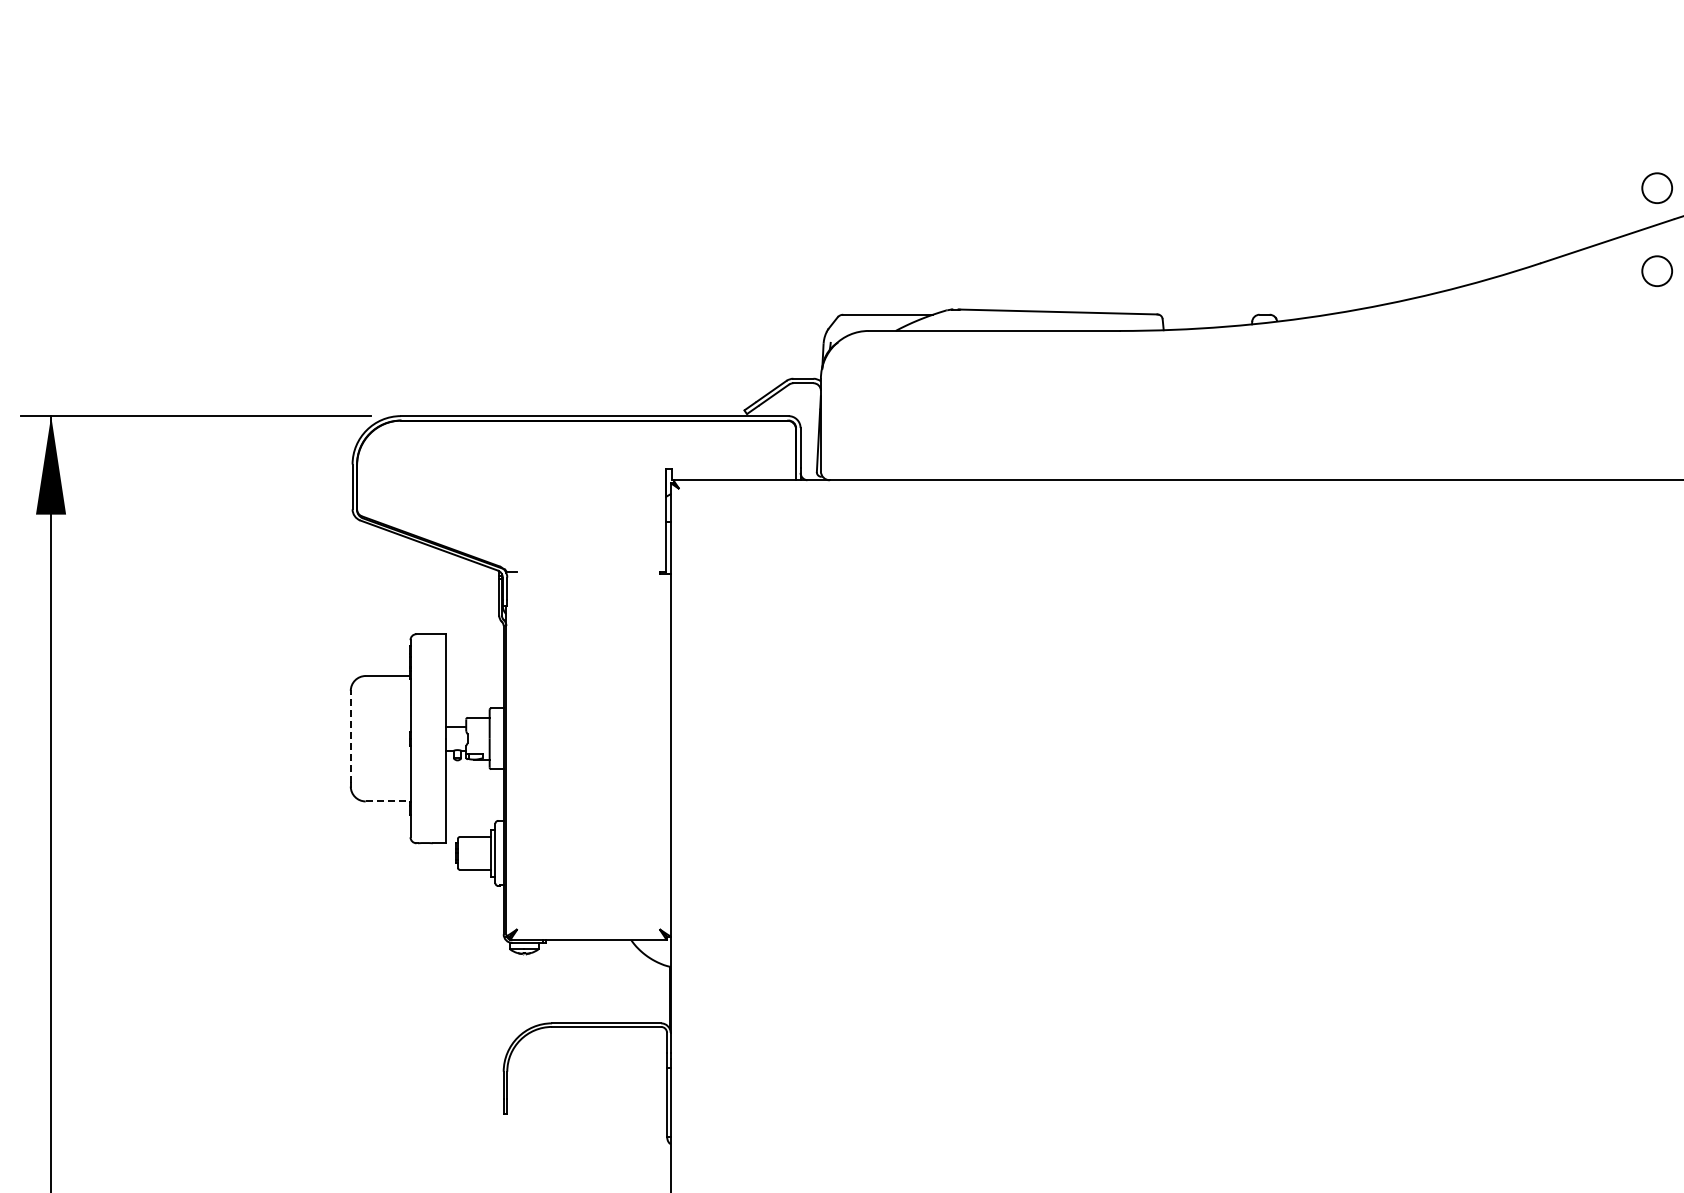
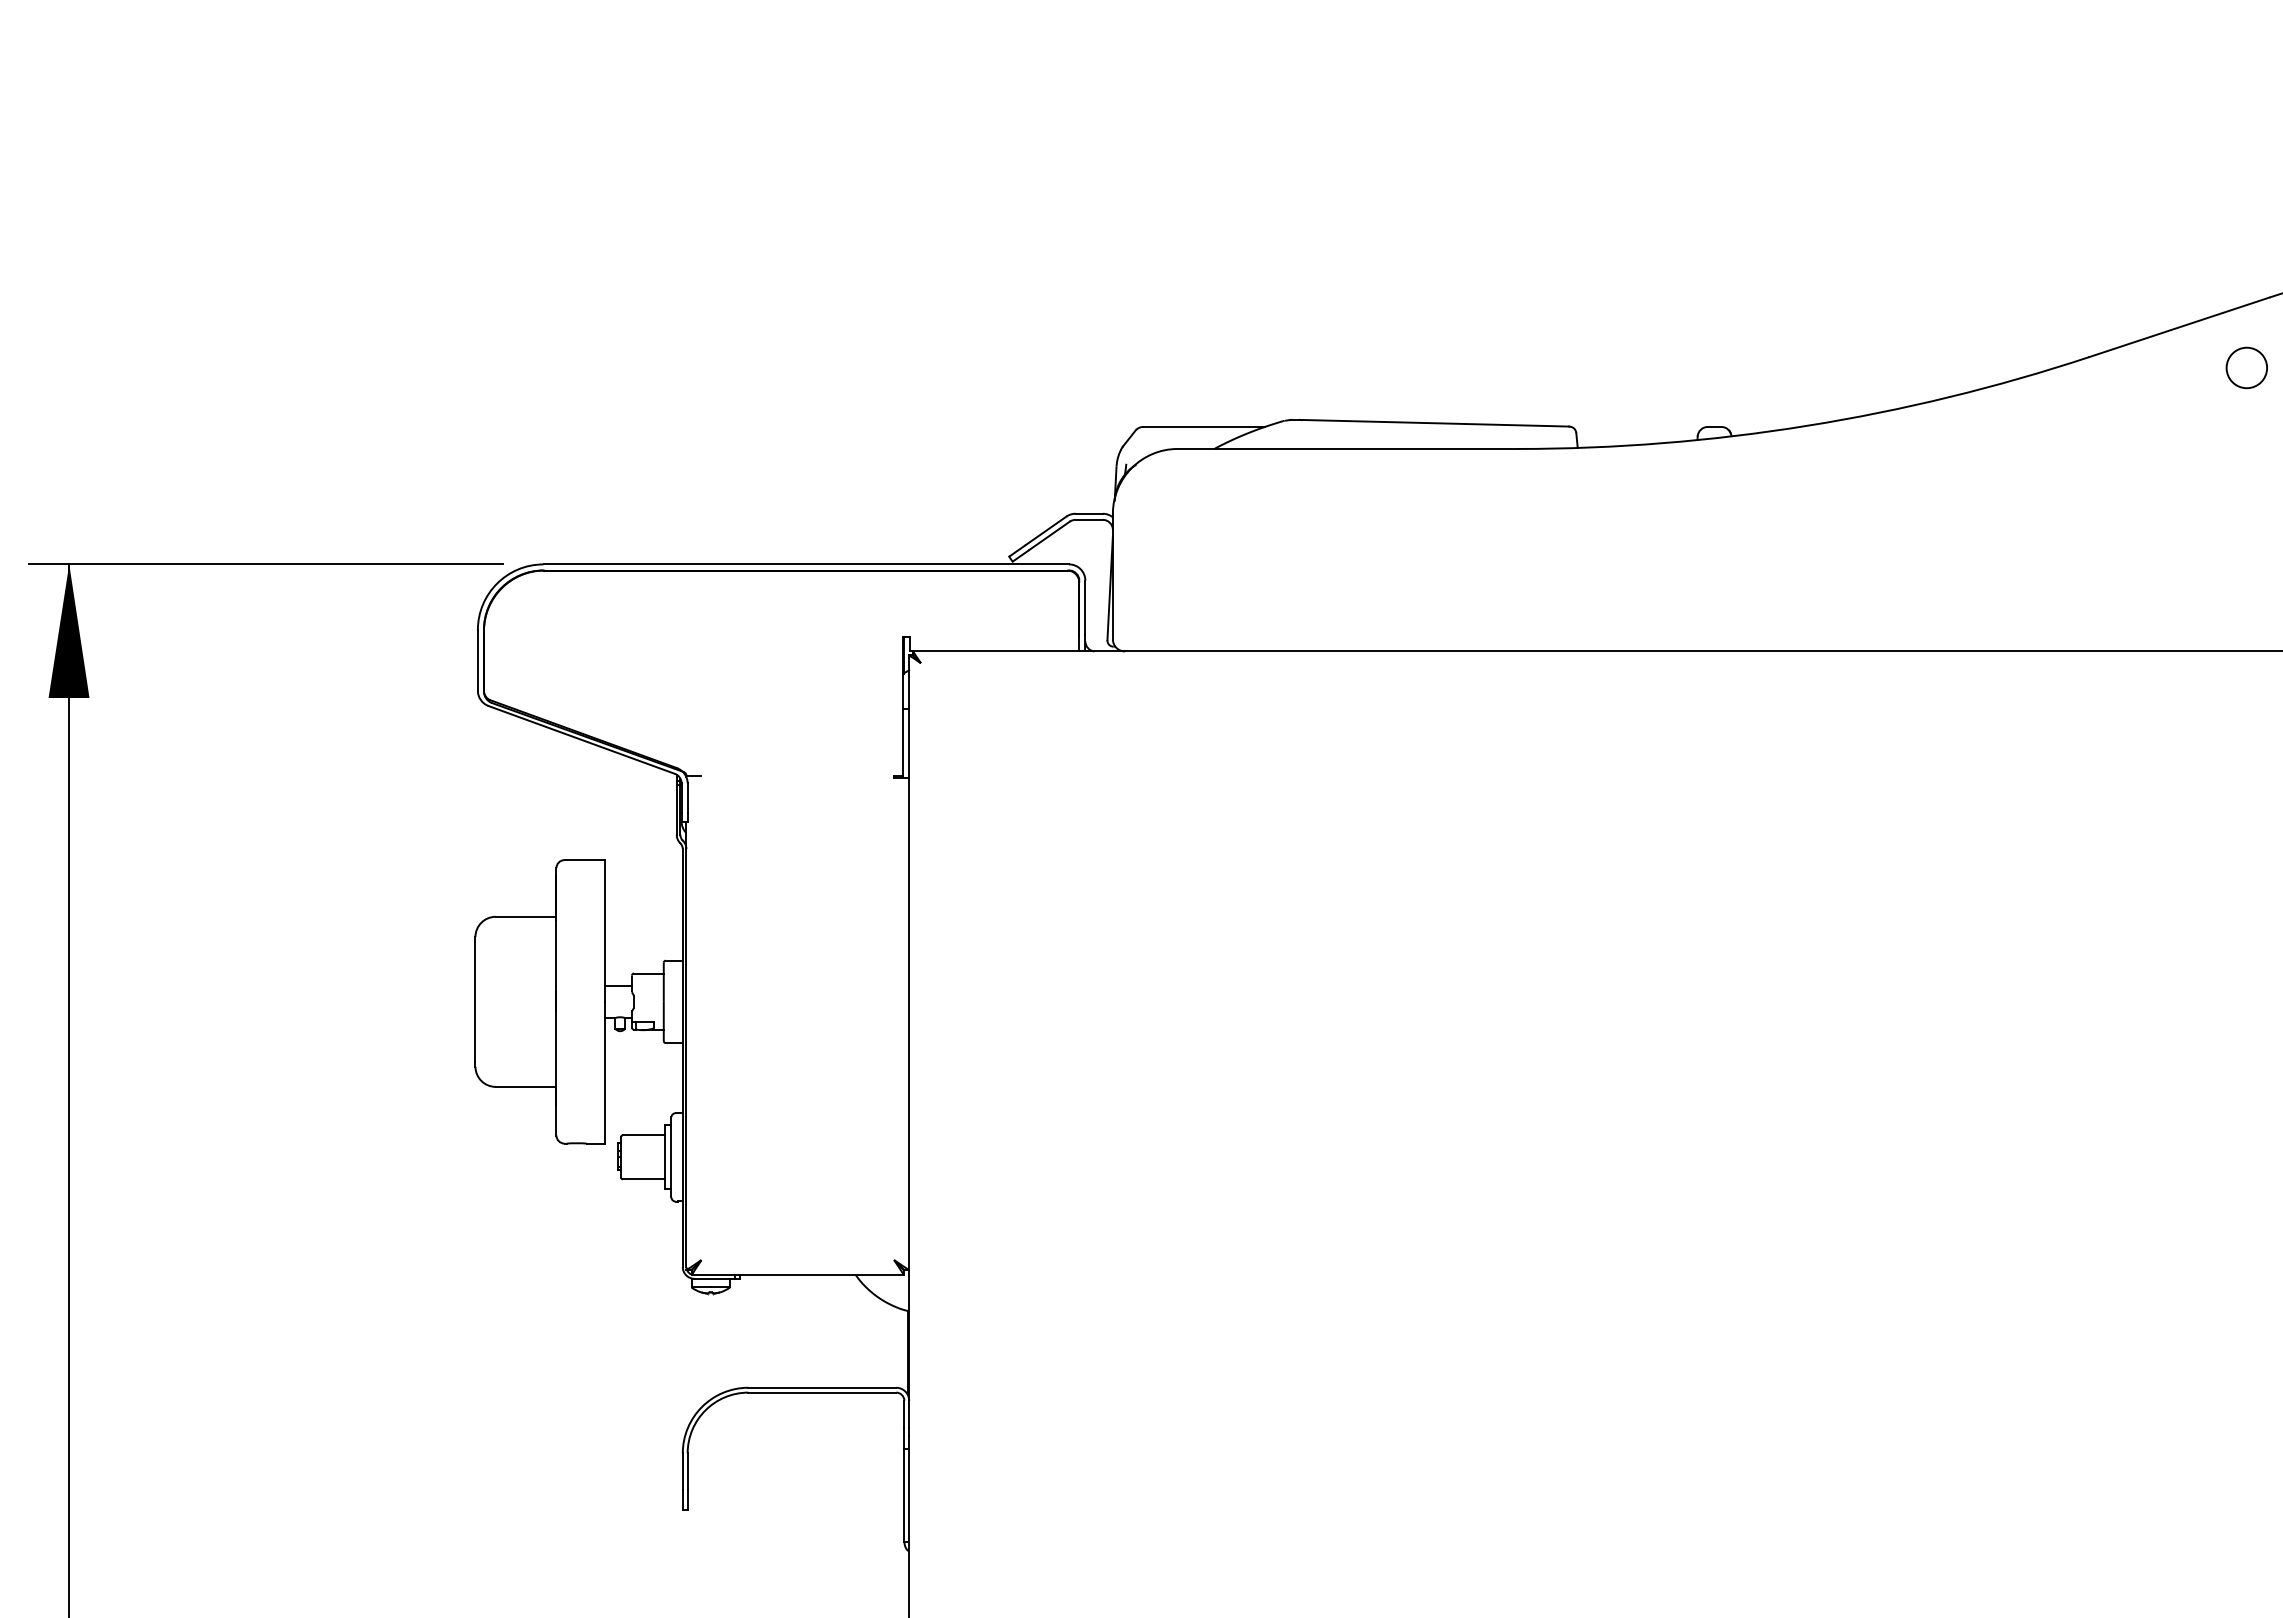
circle: (1656, 187) -> (2245, 254), removed
line: (350, 738) -> (475, 1001), dashed -> solid
line: (388, 801) -> (526, 1086), dashed -> solid

